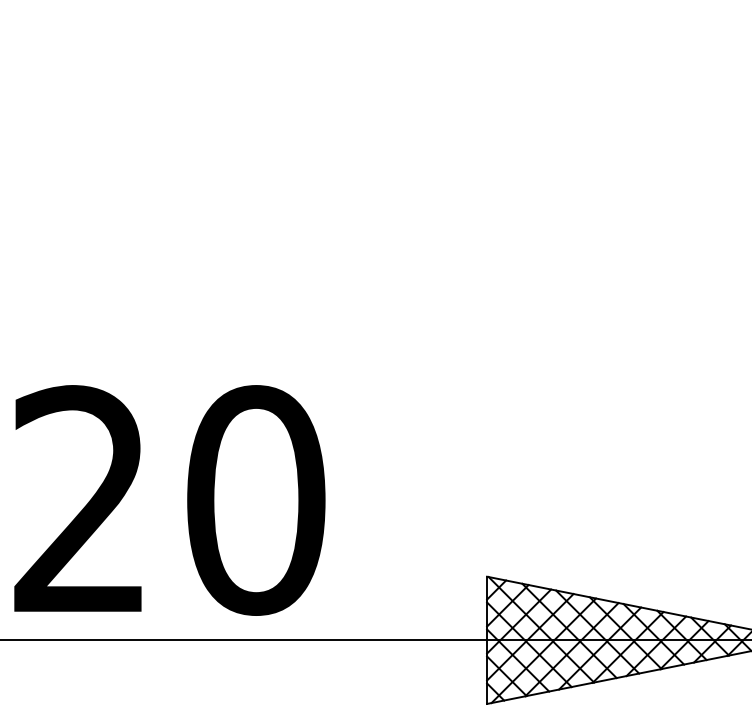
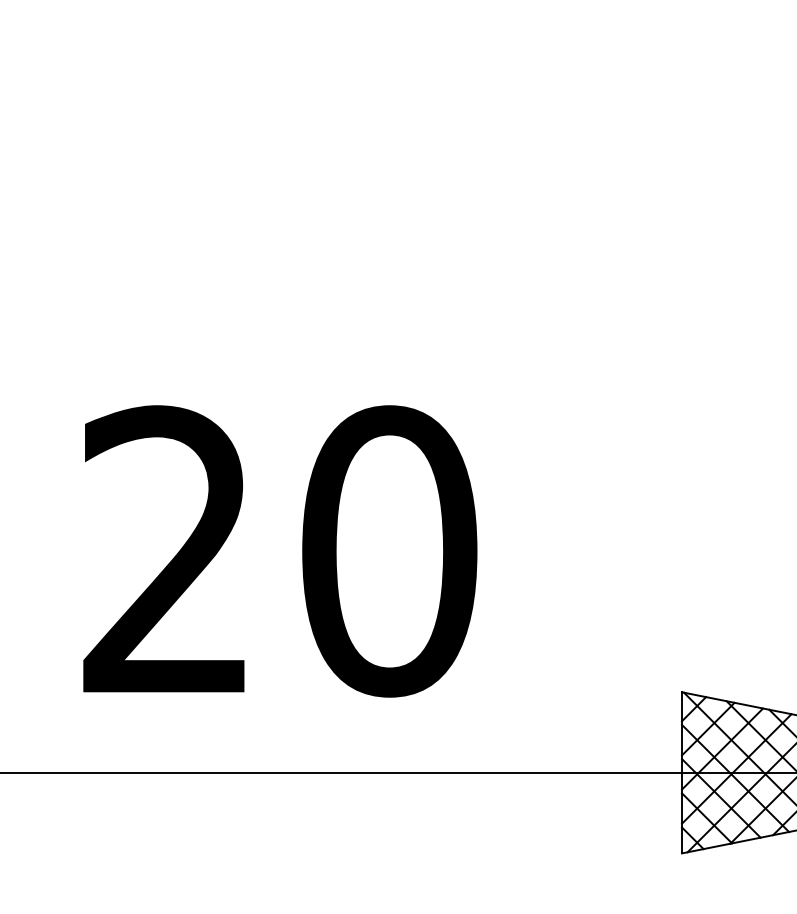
text: (169, 500) -> (279, 551), moved

